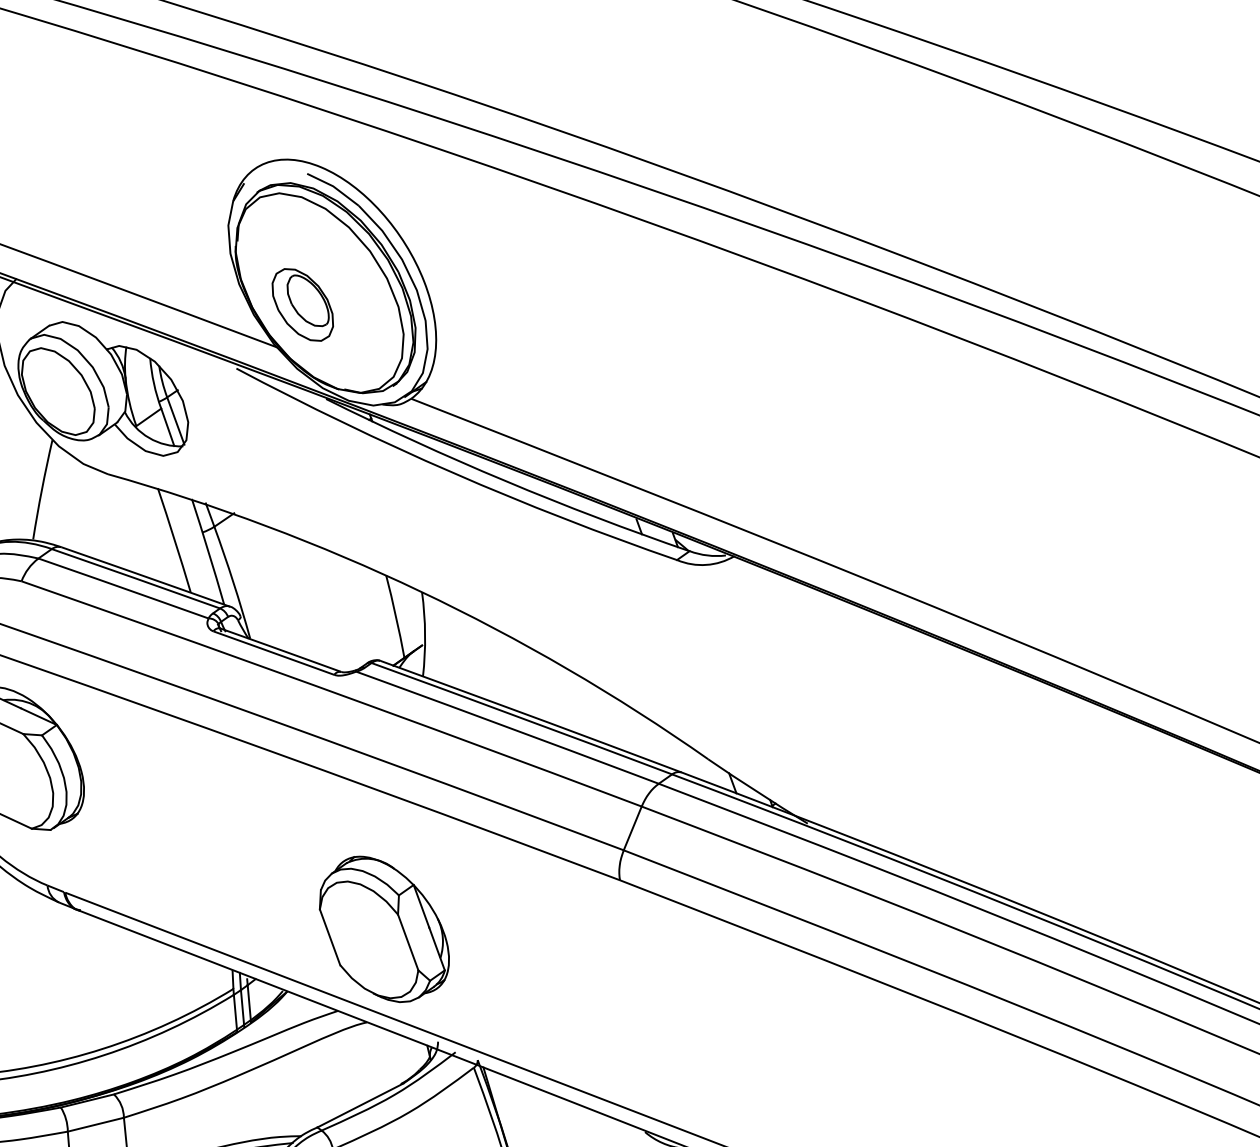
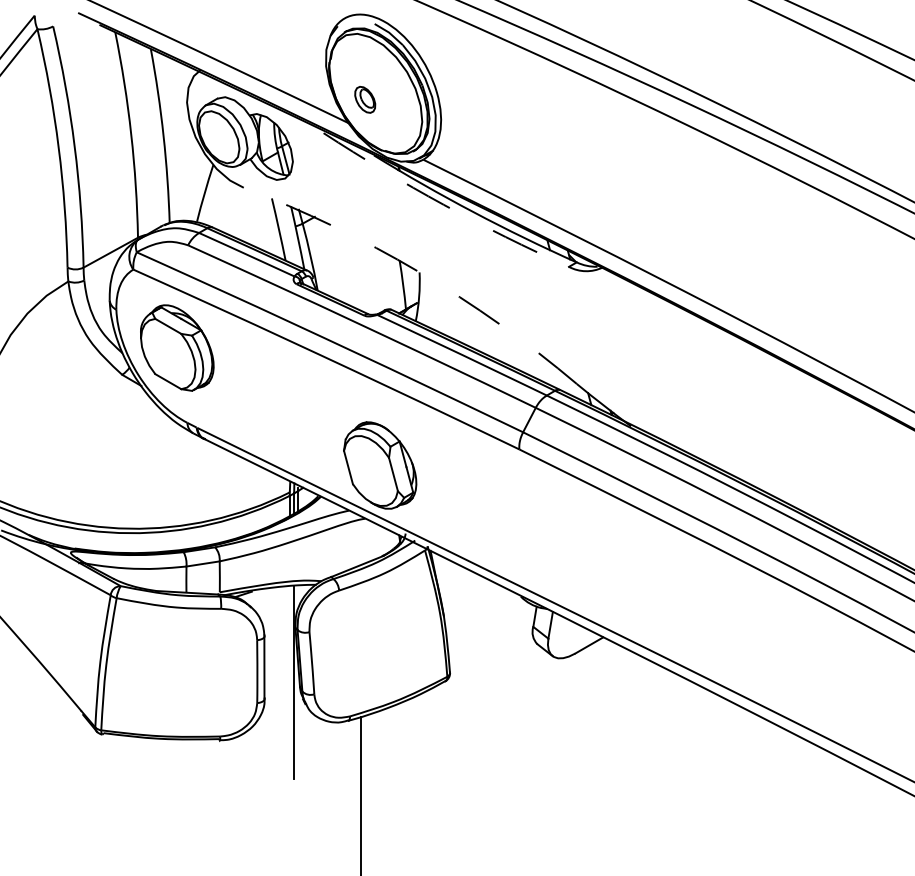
part: (301, 304) -> (364, 99), size x0.6
arc: (452, 472) -> (443, 204), solid -> dashed
arc: (420, 590) -> (418, 271), solid -> dashed

